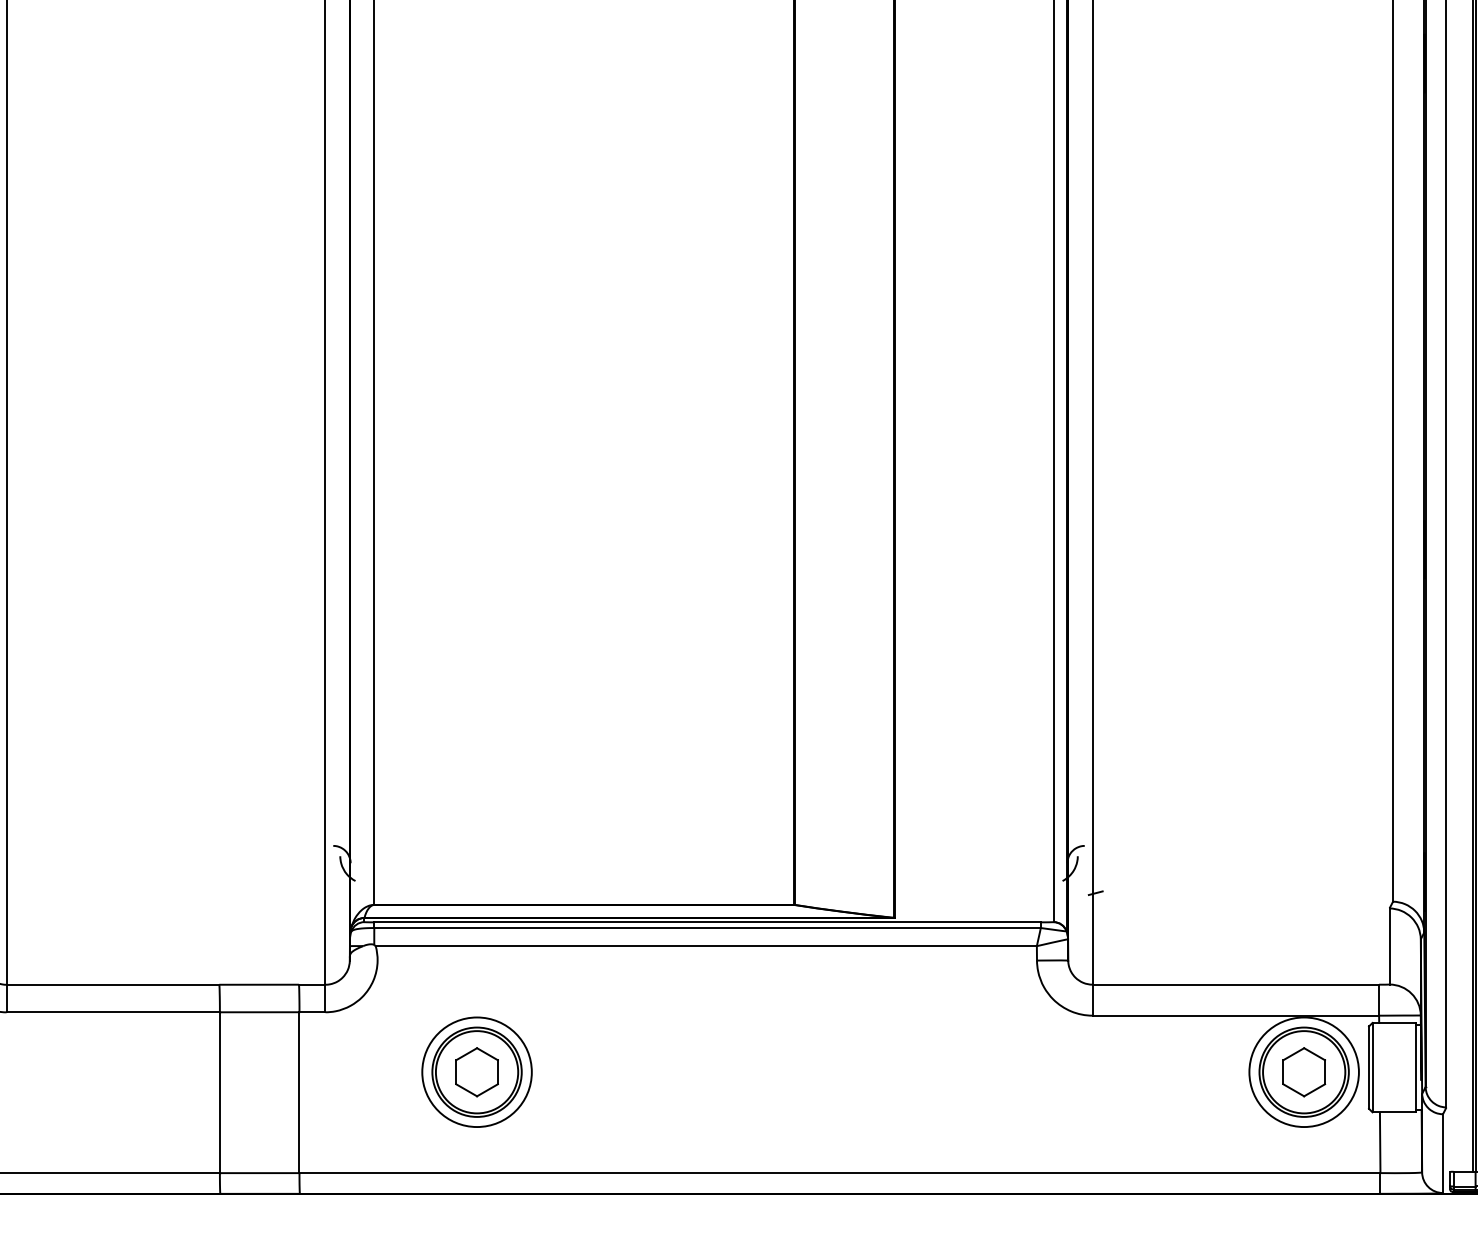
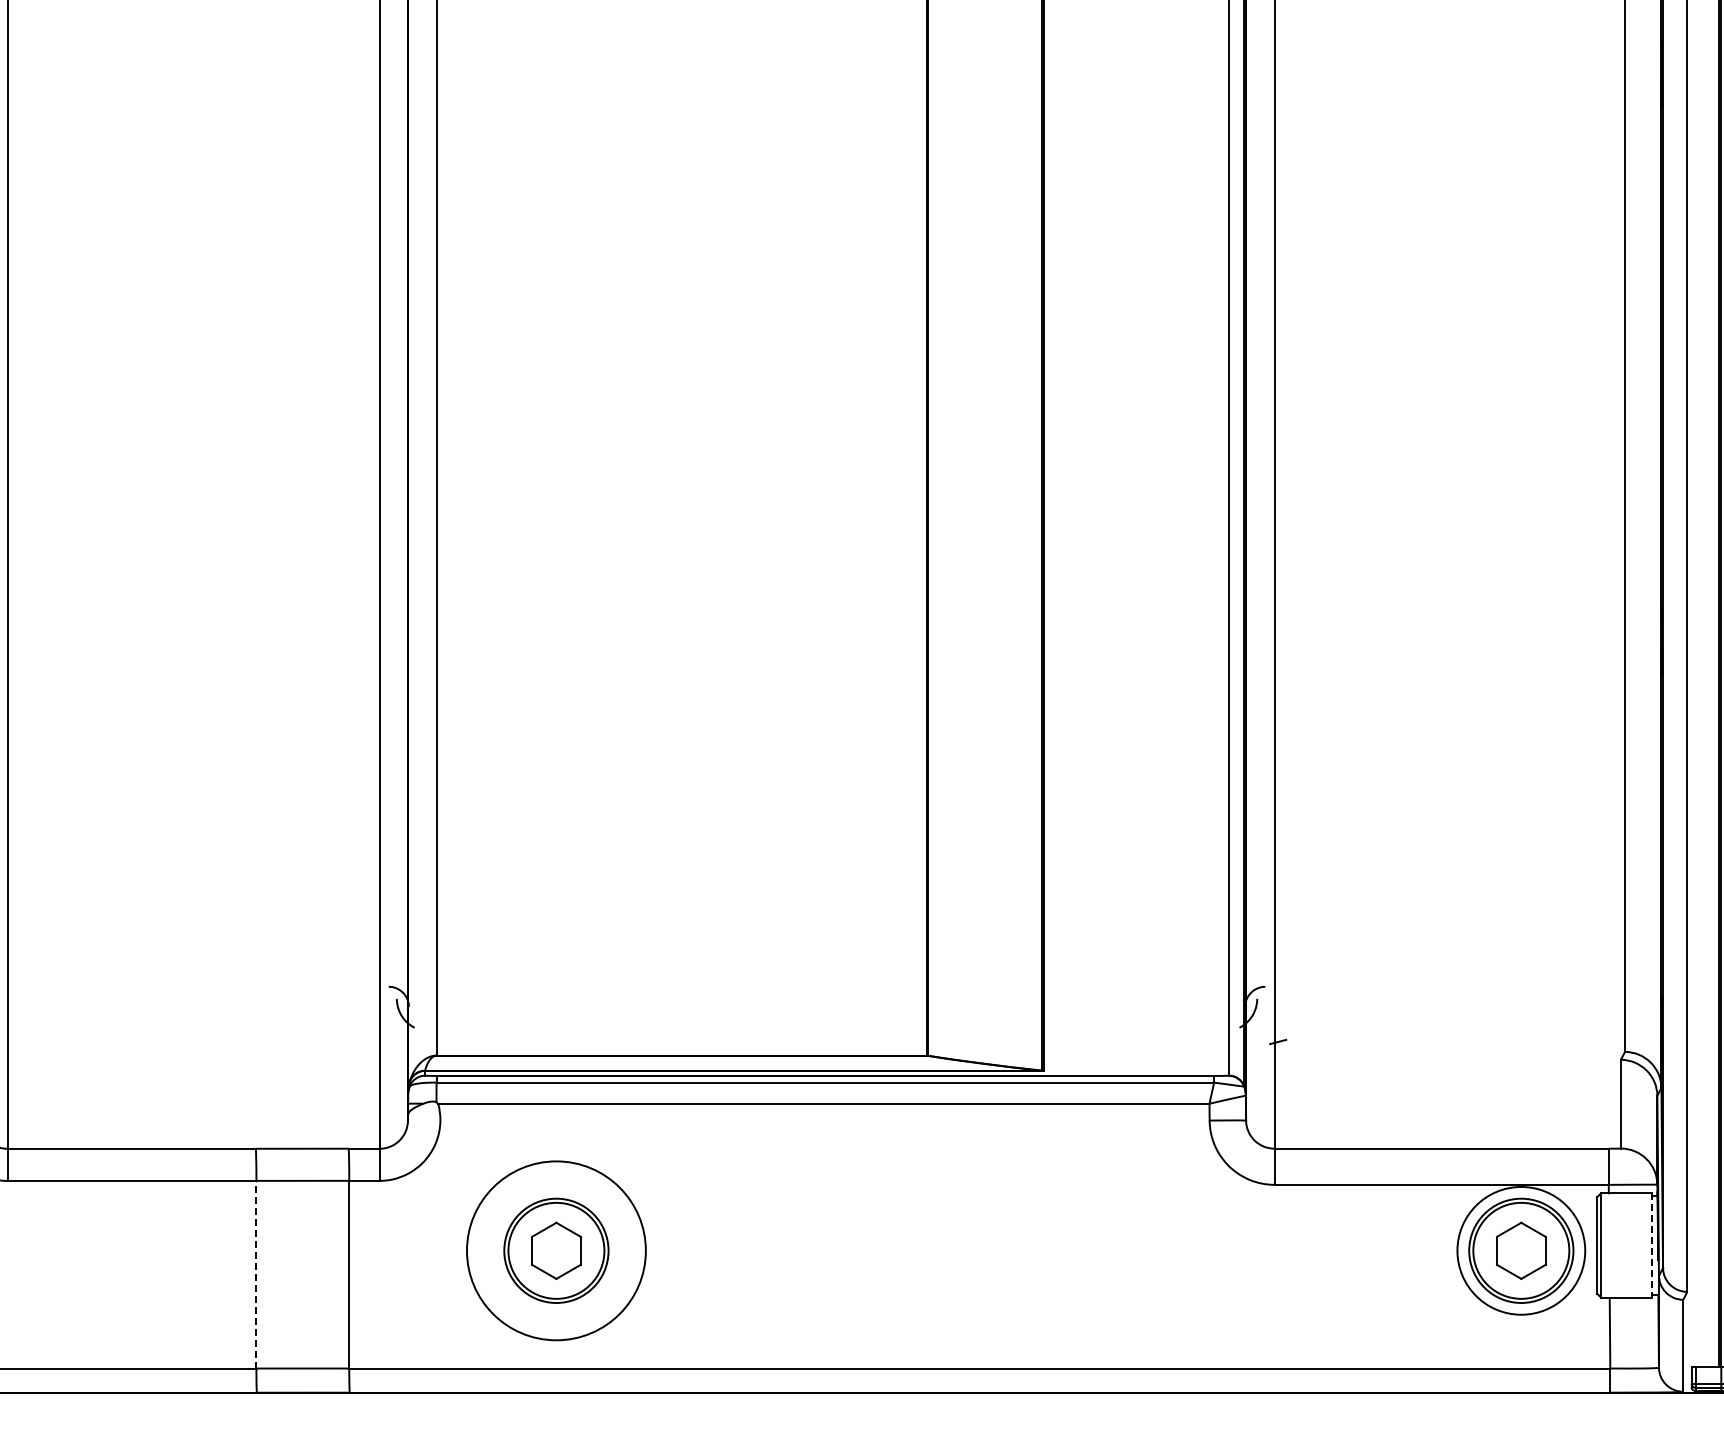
line: (1416, 1067) -> (1652, 1245), solid -> dashed
circle: (477, 1071) -> (556, 1250), size x1.4
line: (219, 1092) -> (256, 1274), solid -> dashed

